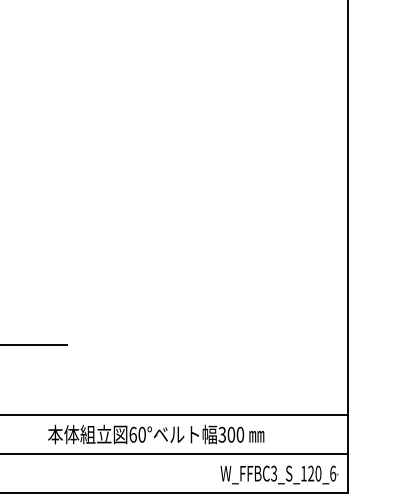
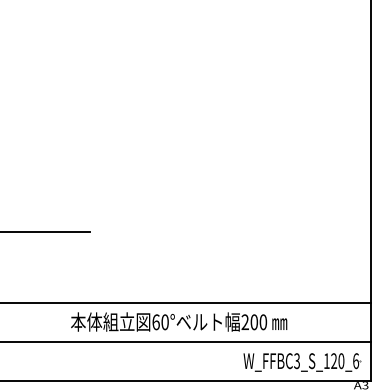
text: (221, 434) -> (244, 321), 300 -> 200

